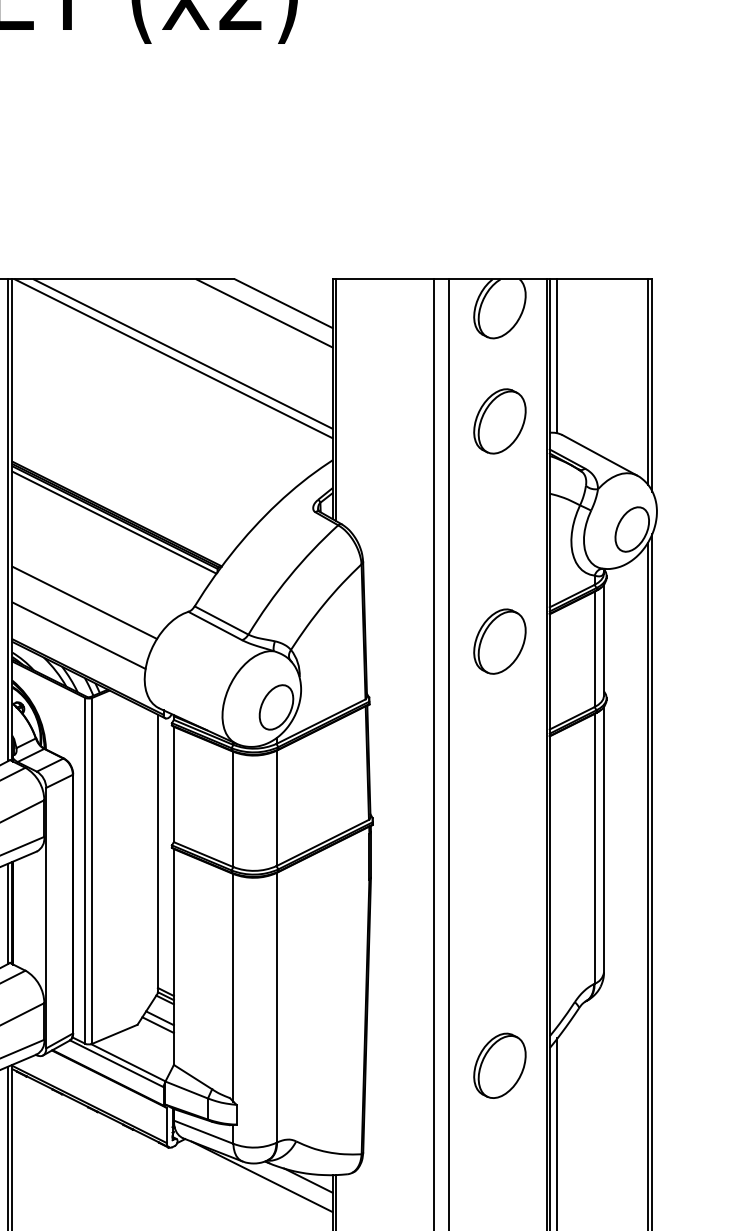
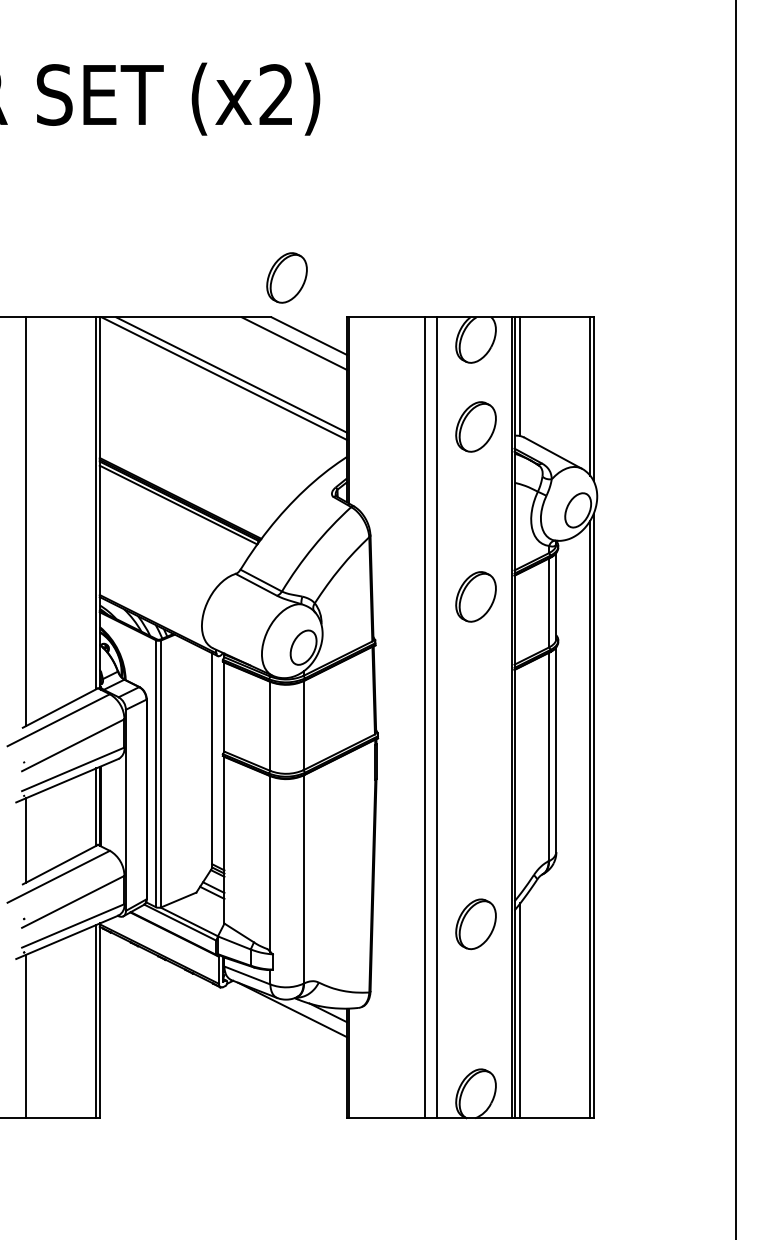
part: (254, 227) -> (286, 277), added
line: (84, 602) -> (155, 566), removed
line: (78, 634) -> (150, 591), removed

